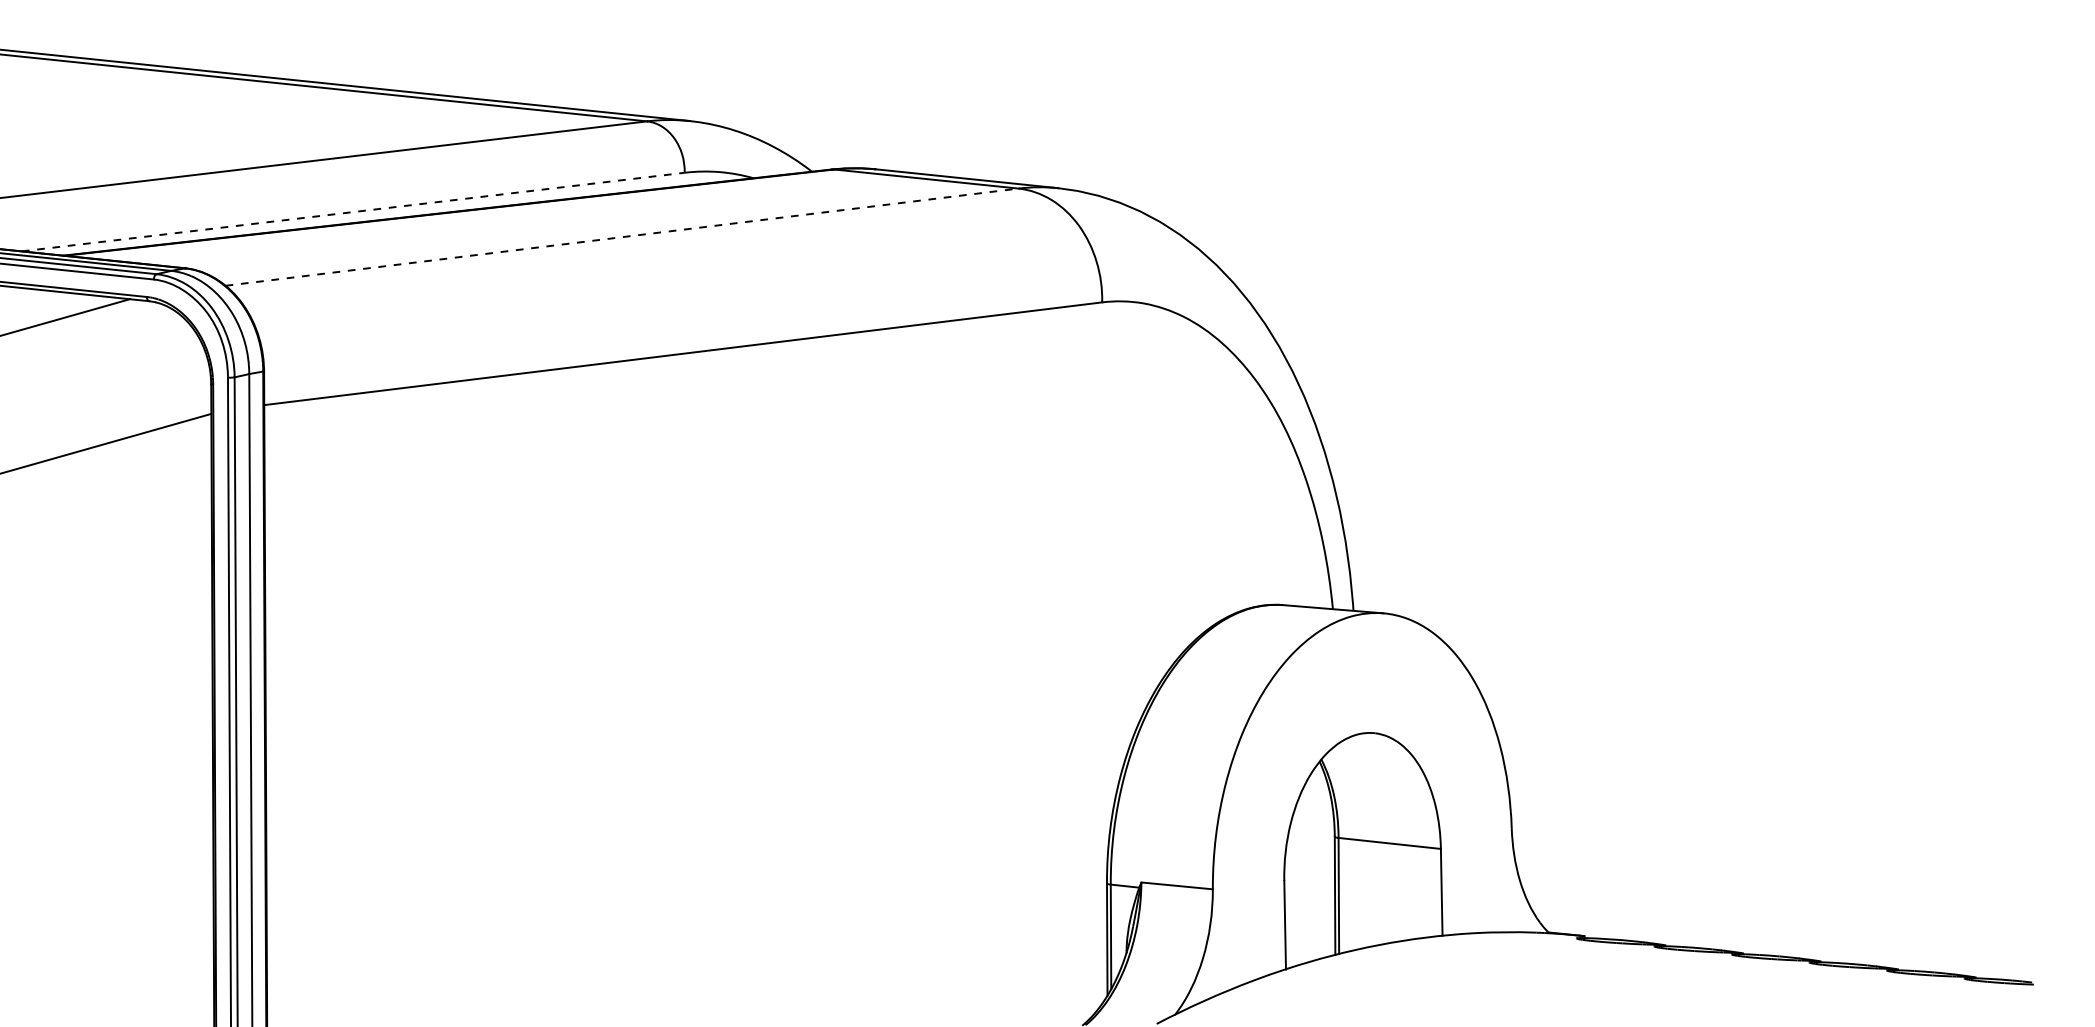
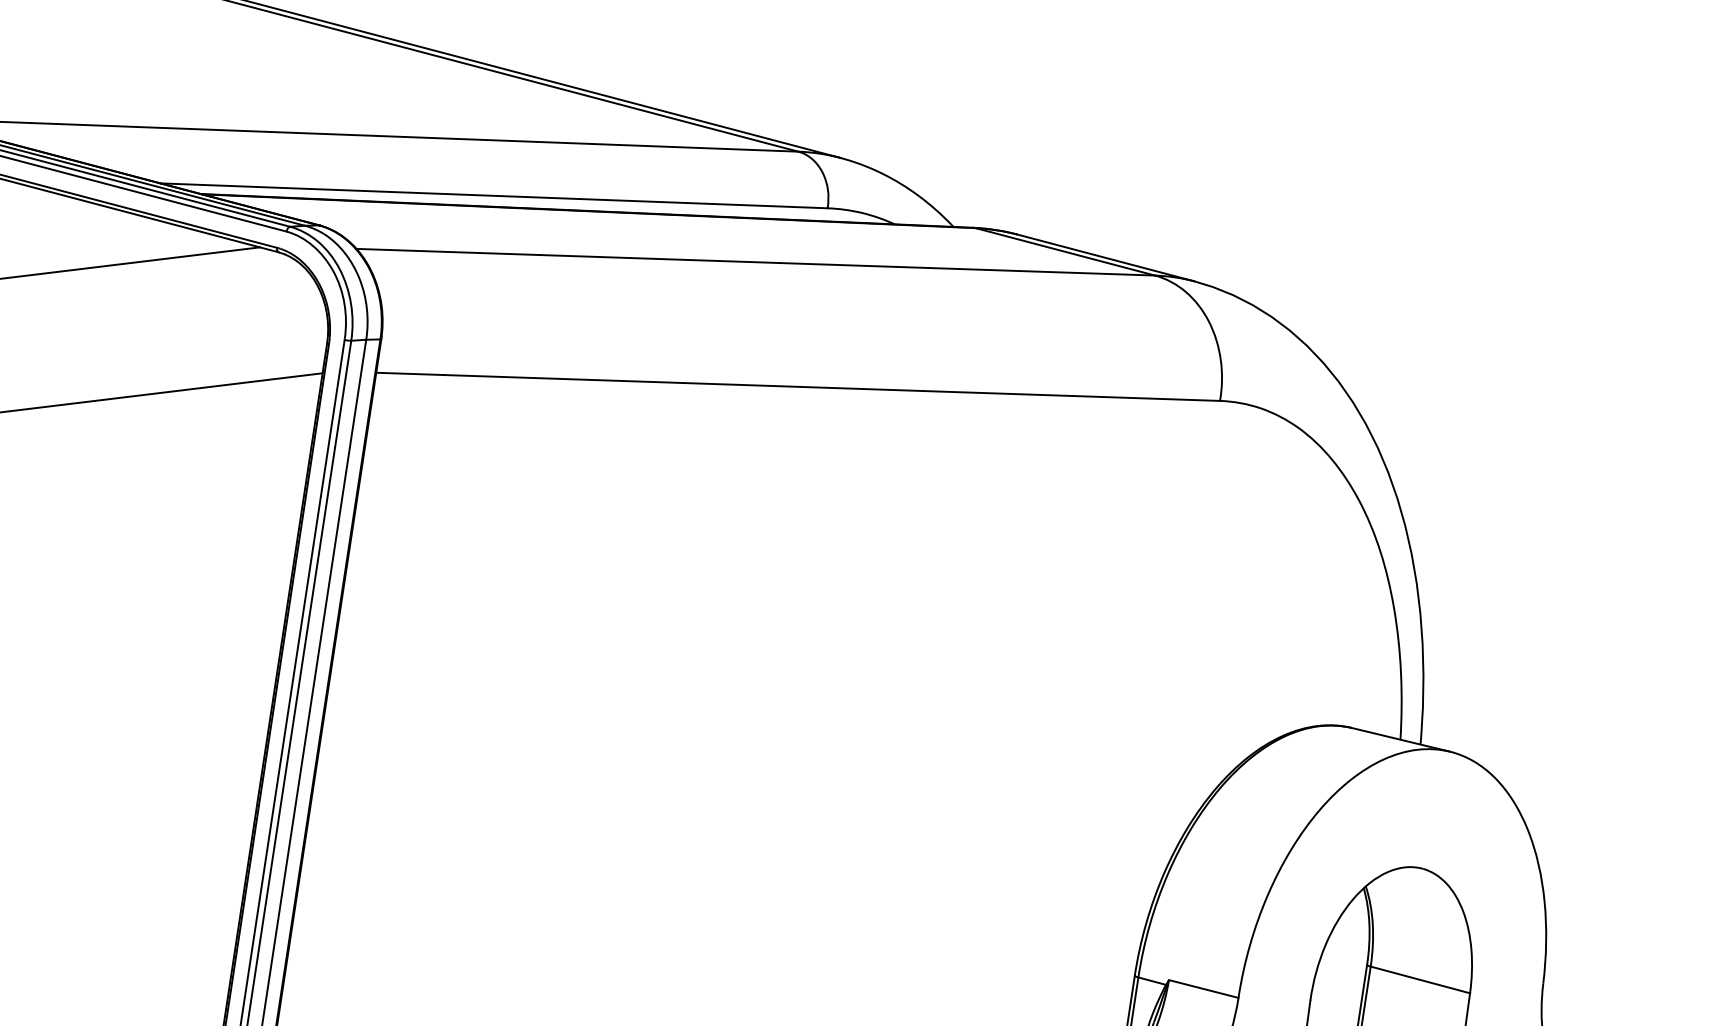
line: (353, 212) -> (494, 196), dashed -> solid
line: (622, 237) -> (756, 262), dashed -> solid

